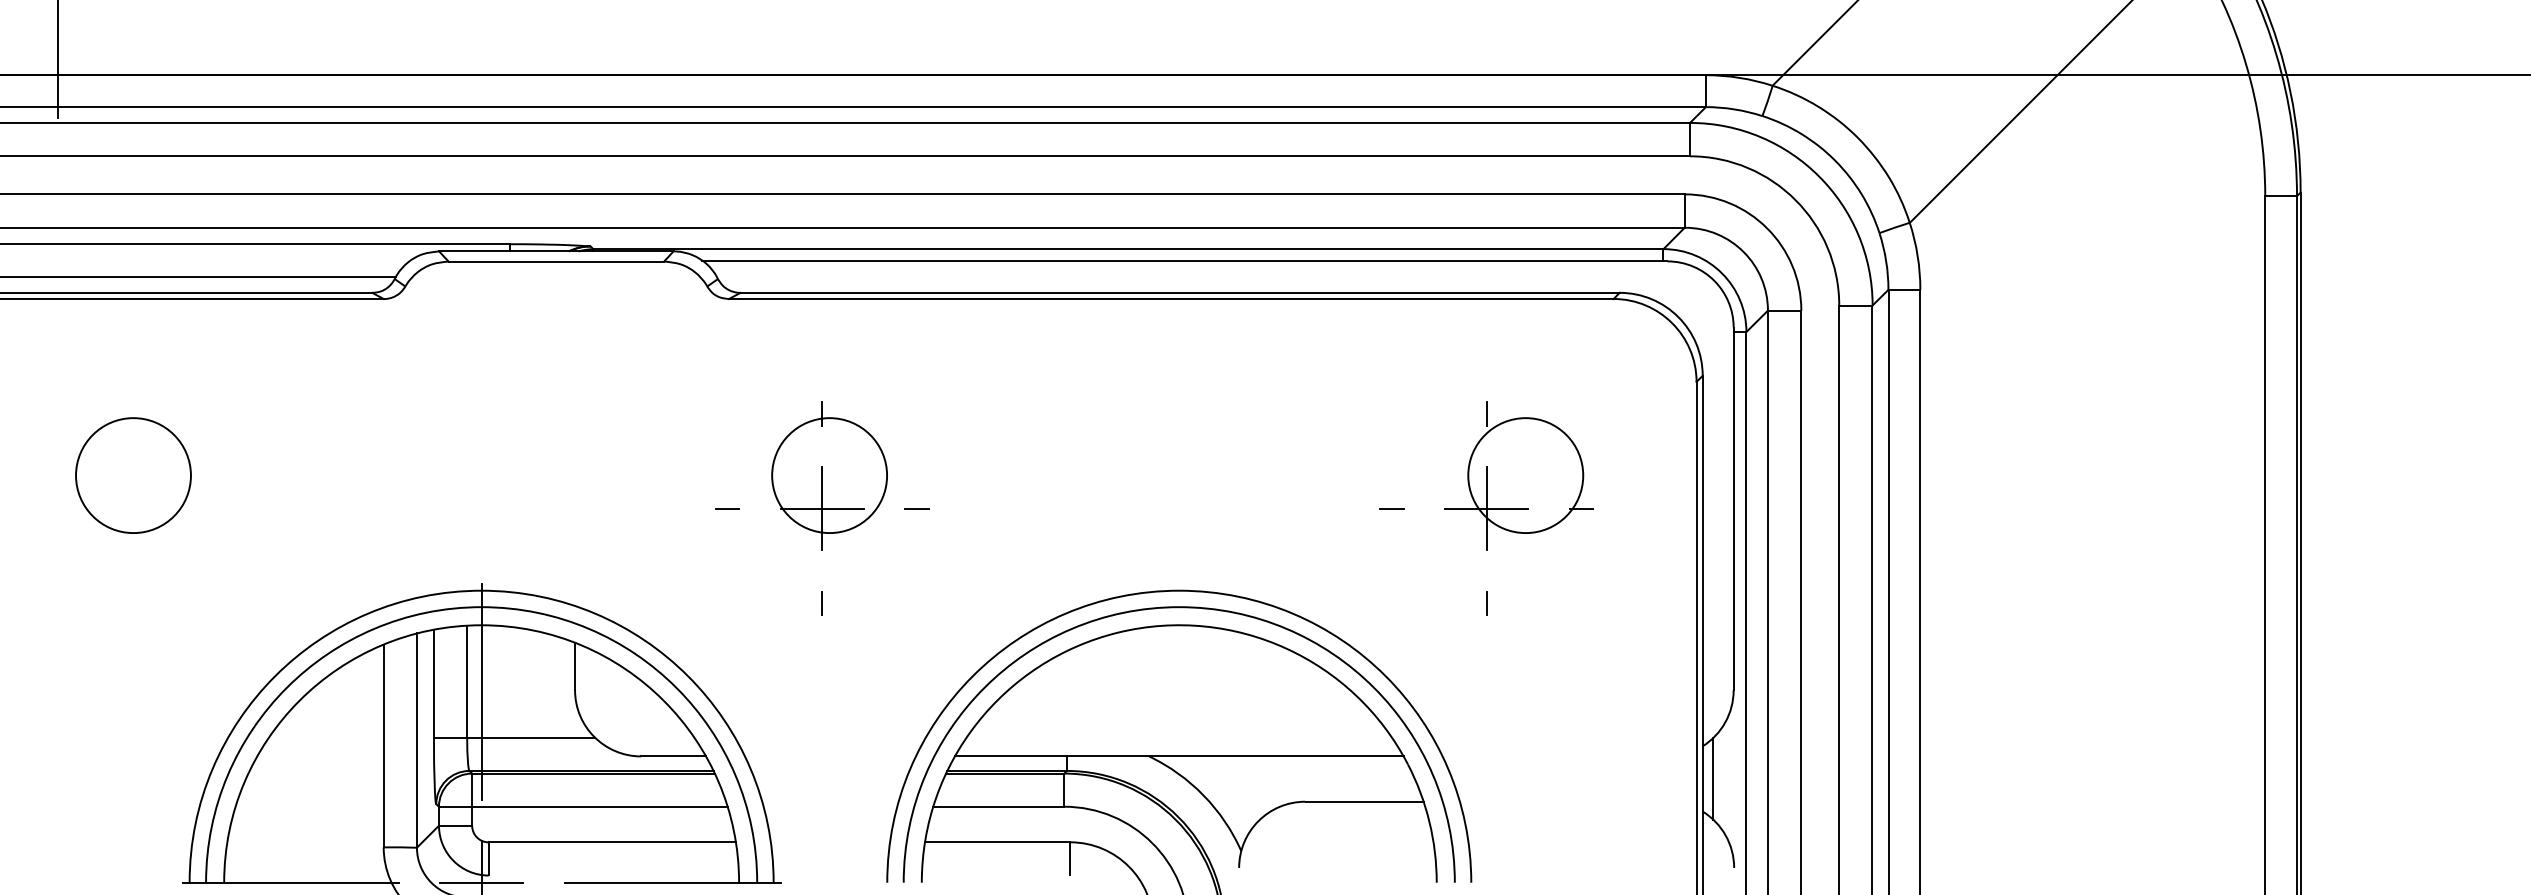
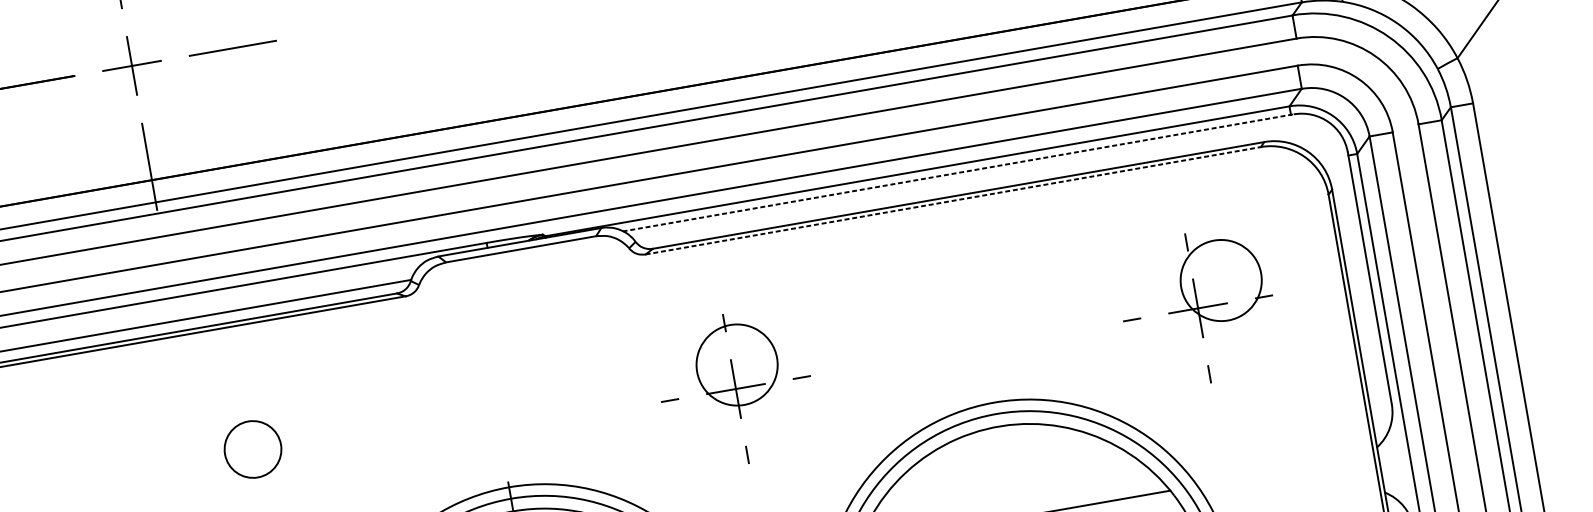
line: (1184, 261) -> (957, 173), solid -> dashed
line: (1171, 299) -> (953, 201), solid -> dashed
circle: (133, 475) -> (253, 449), size x0.7
line: (1713, 778) -> (1388, 468), removed

